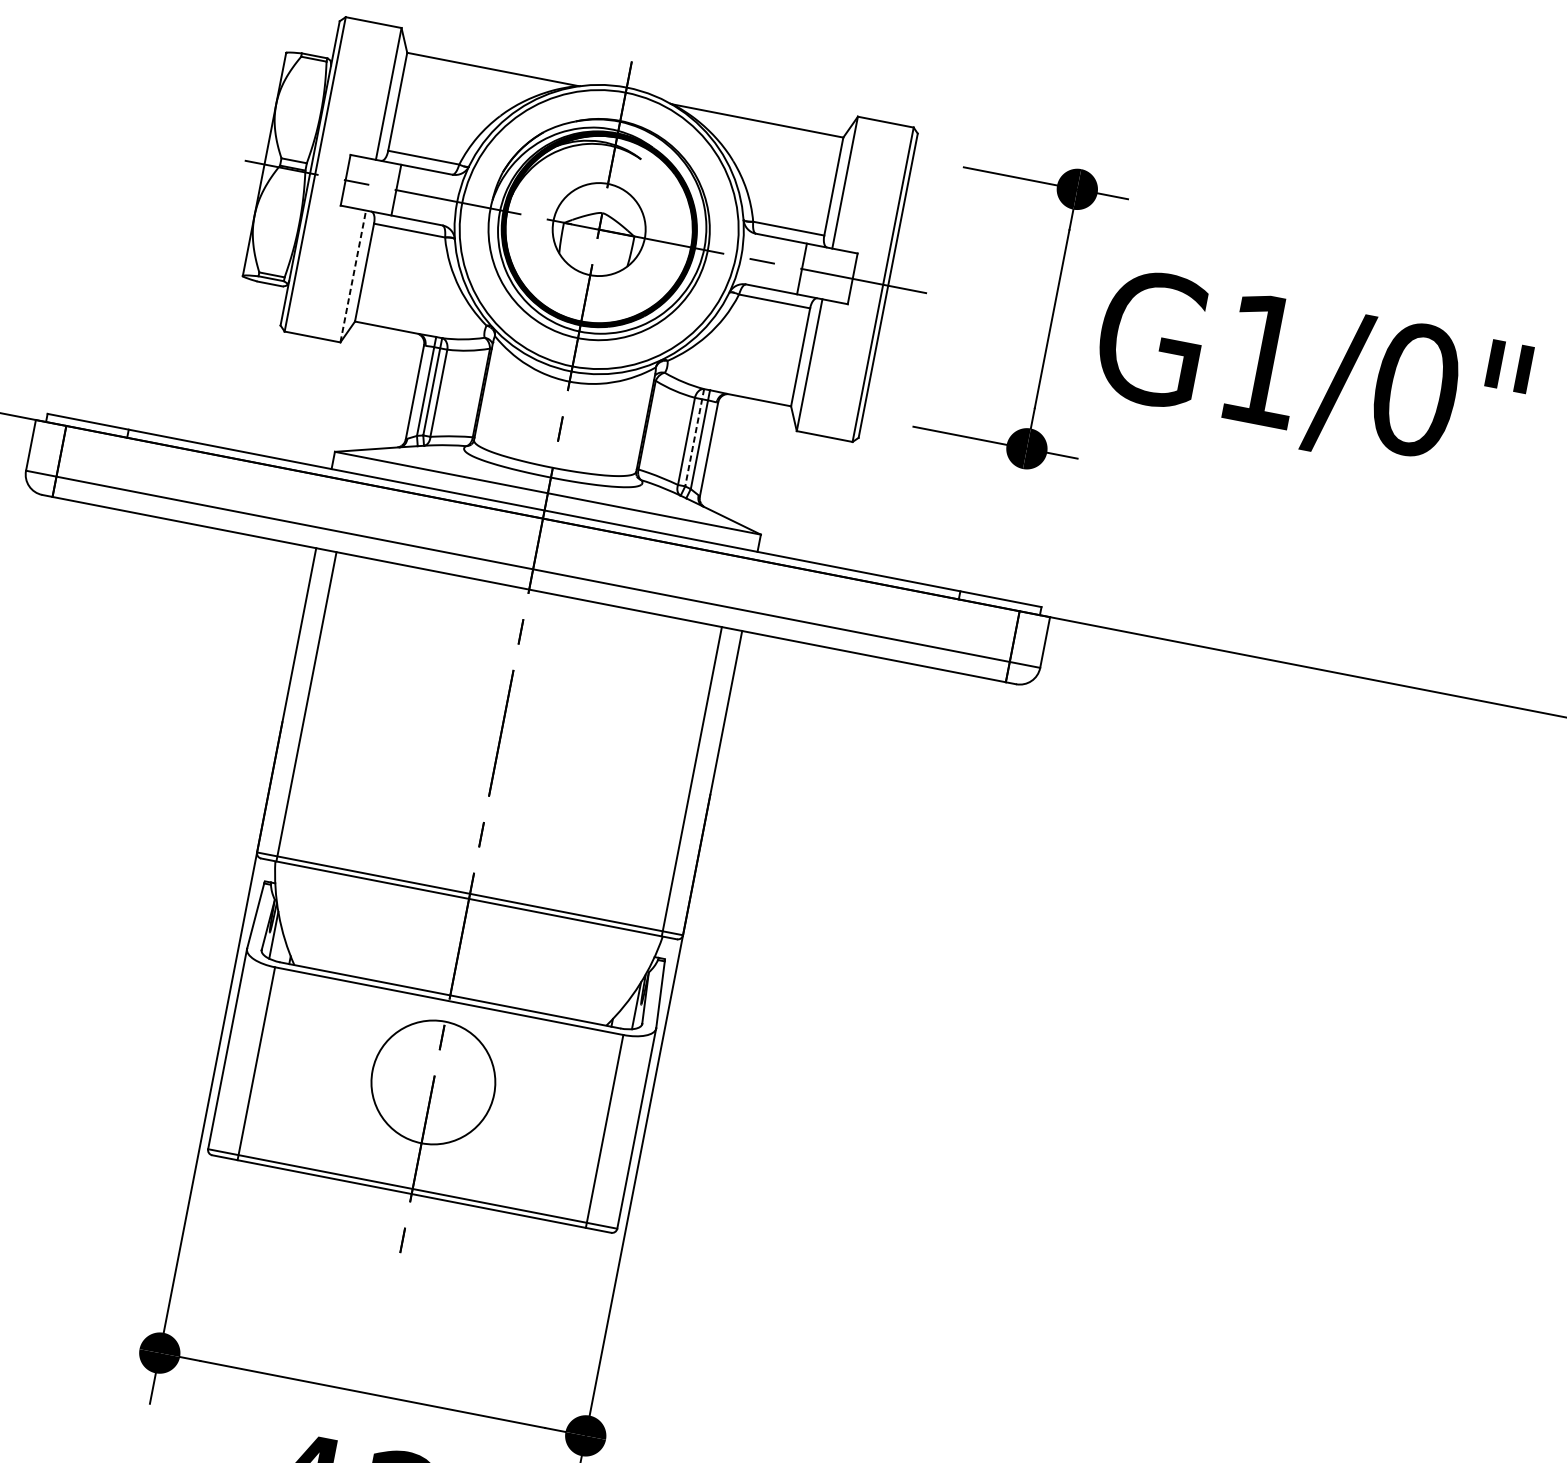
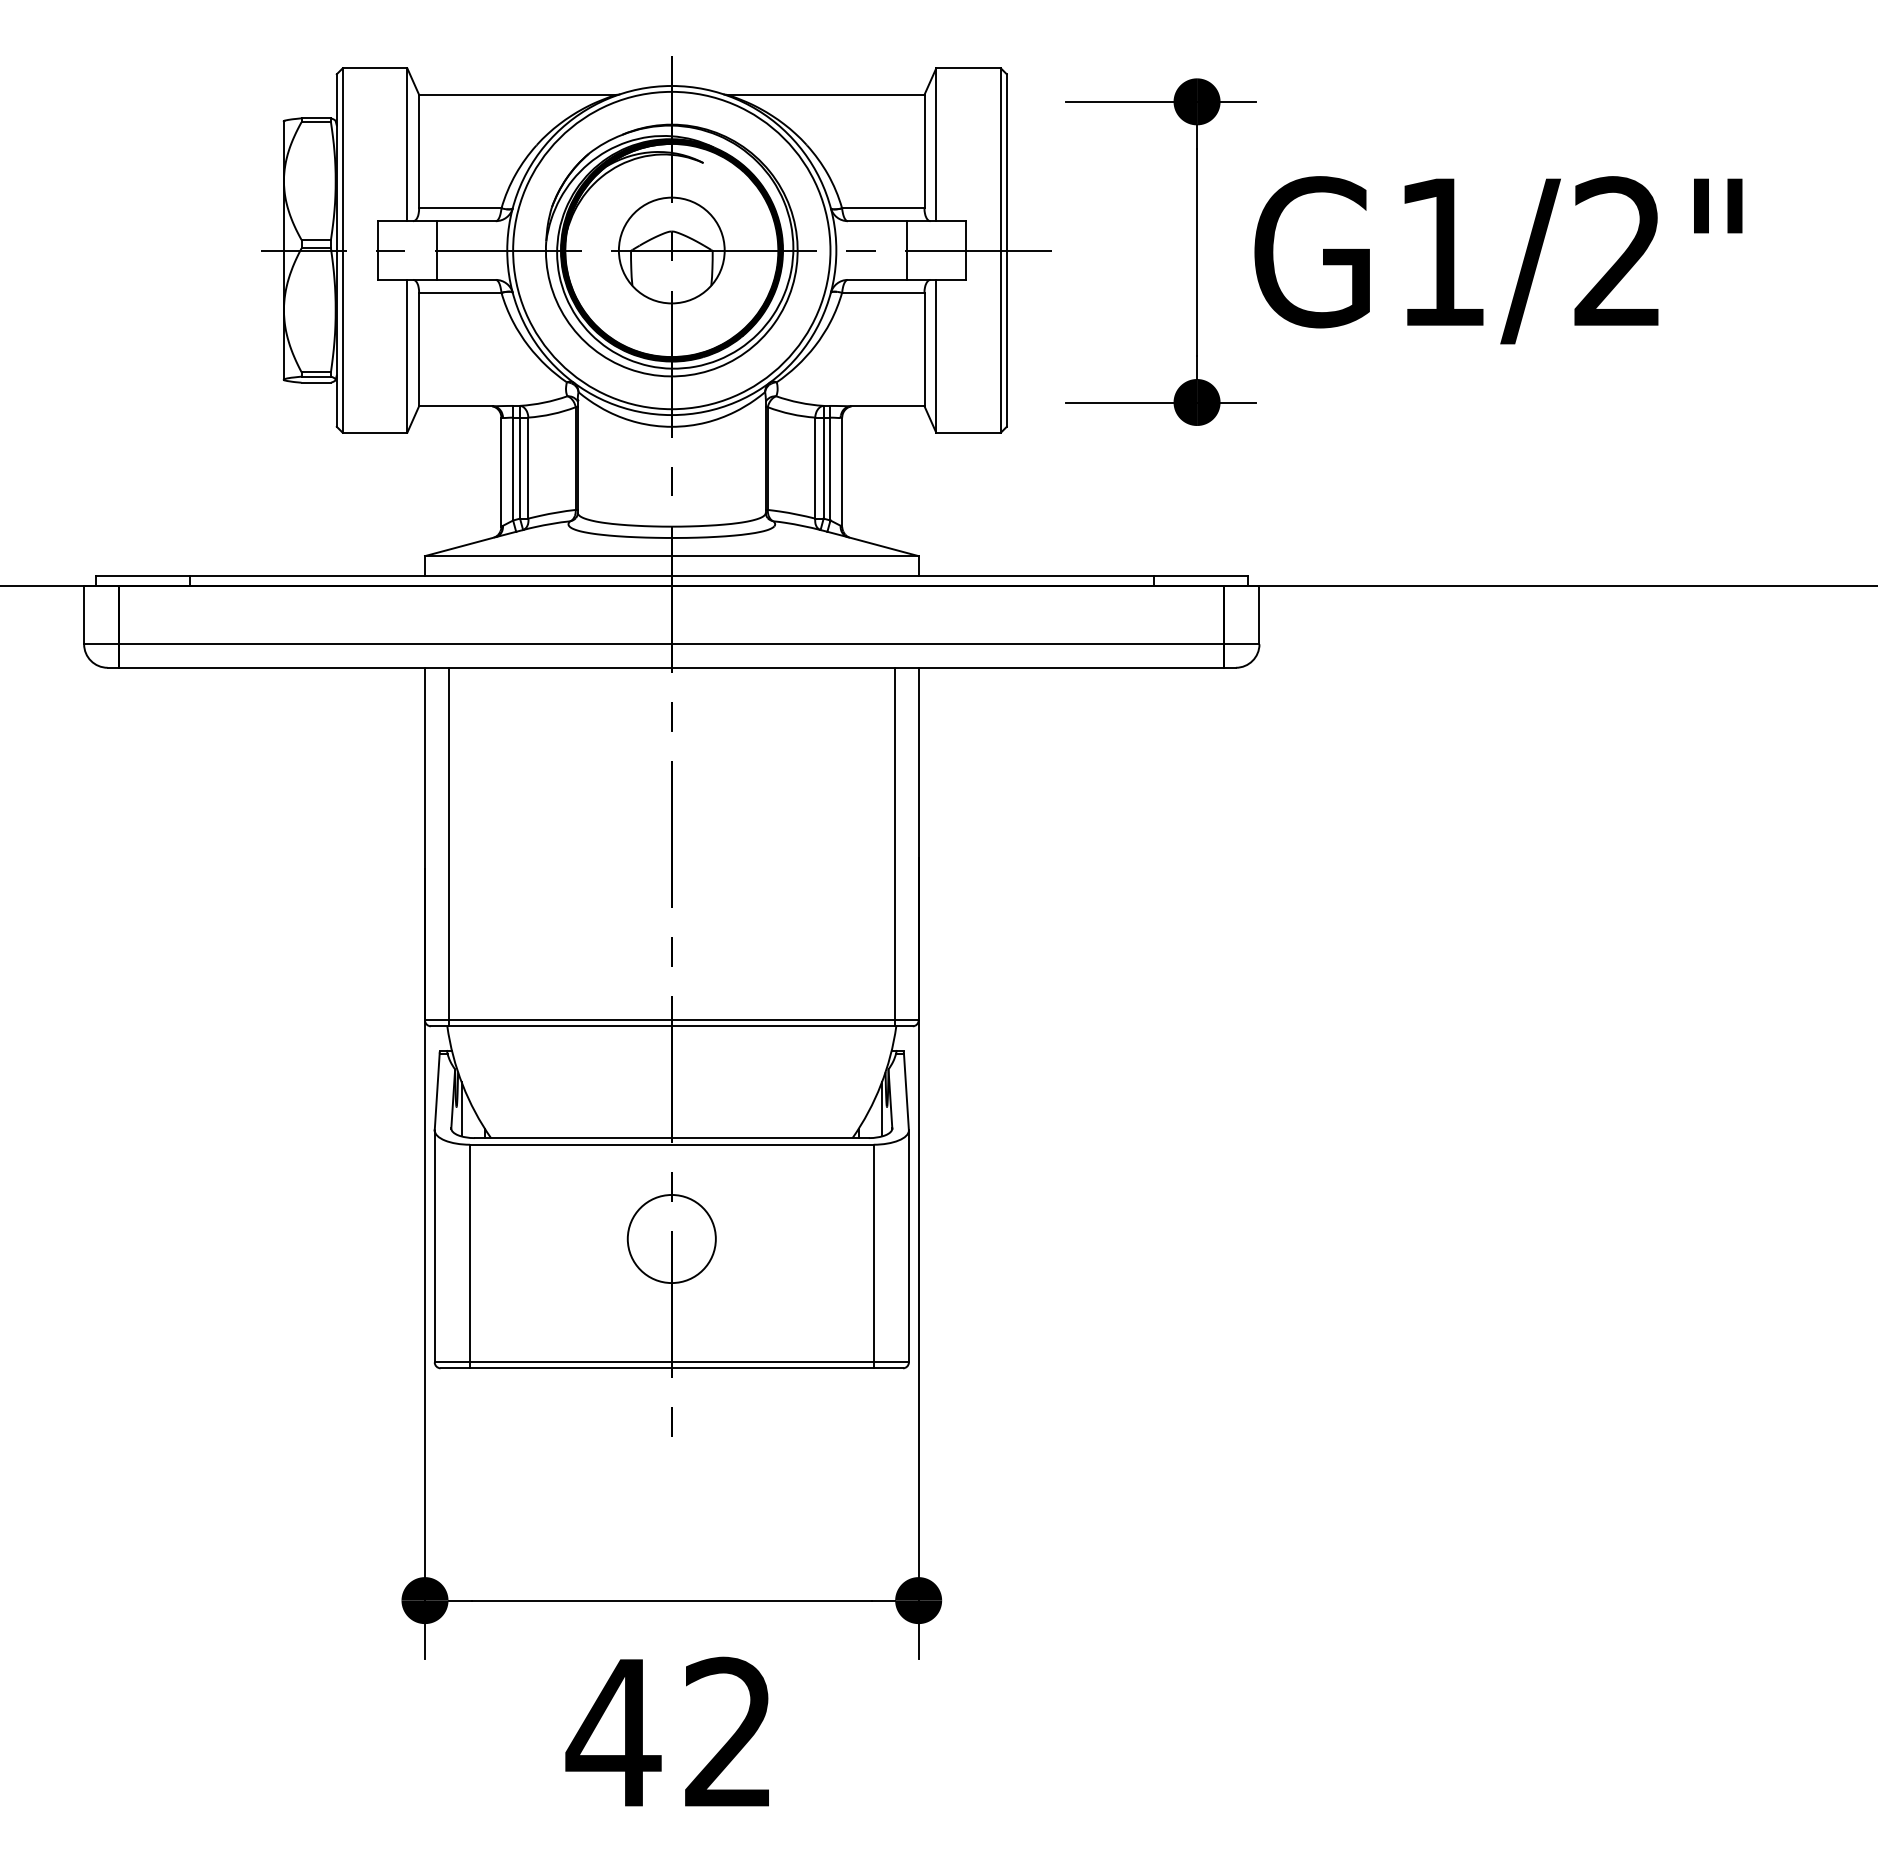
line: (353, 275) -> (407, 355), dashed -> solid
text: (1415, 390) -> (1618, 252), G1/0" -> G1/2"
line: (694, 437) -> (823, 462), dashed -> solid
circle: (433, 1081) -> (671, 1238), size x0.62

